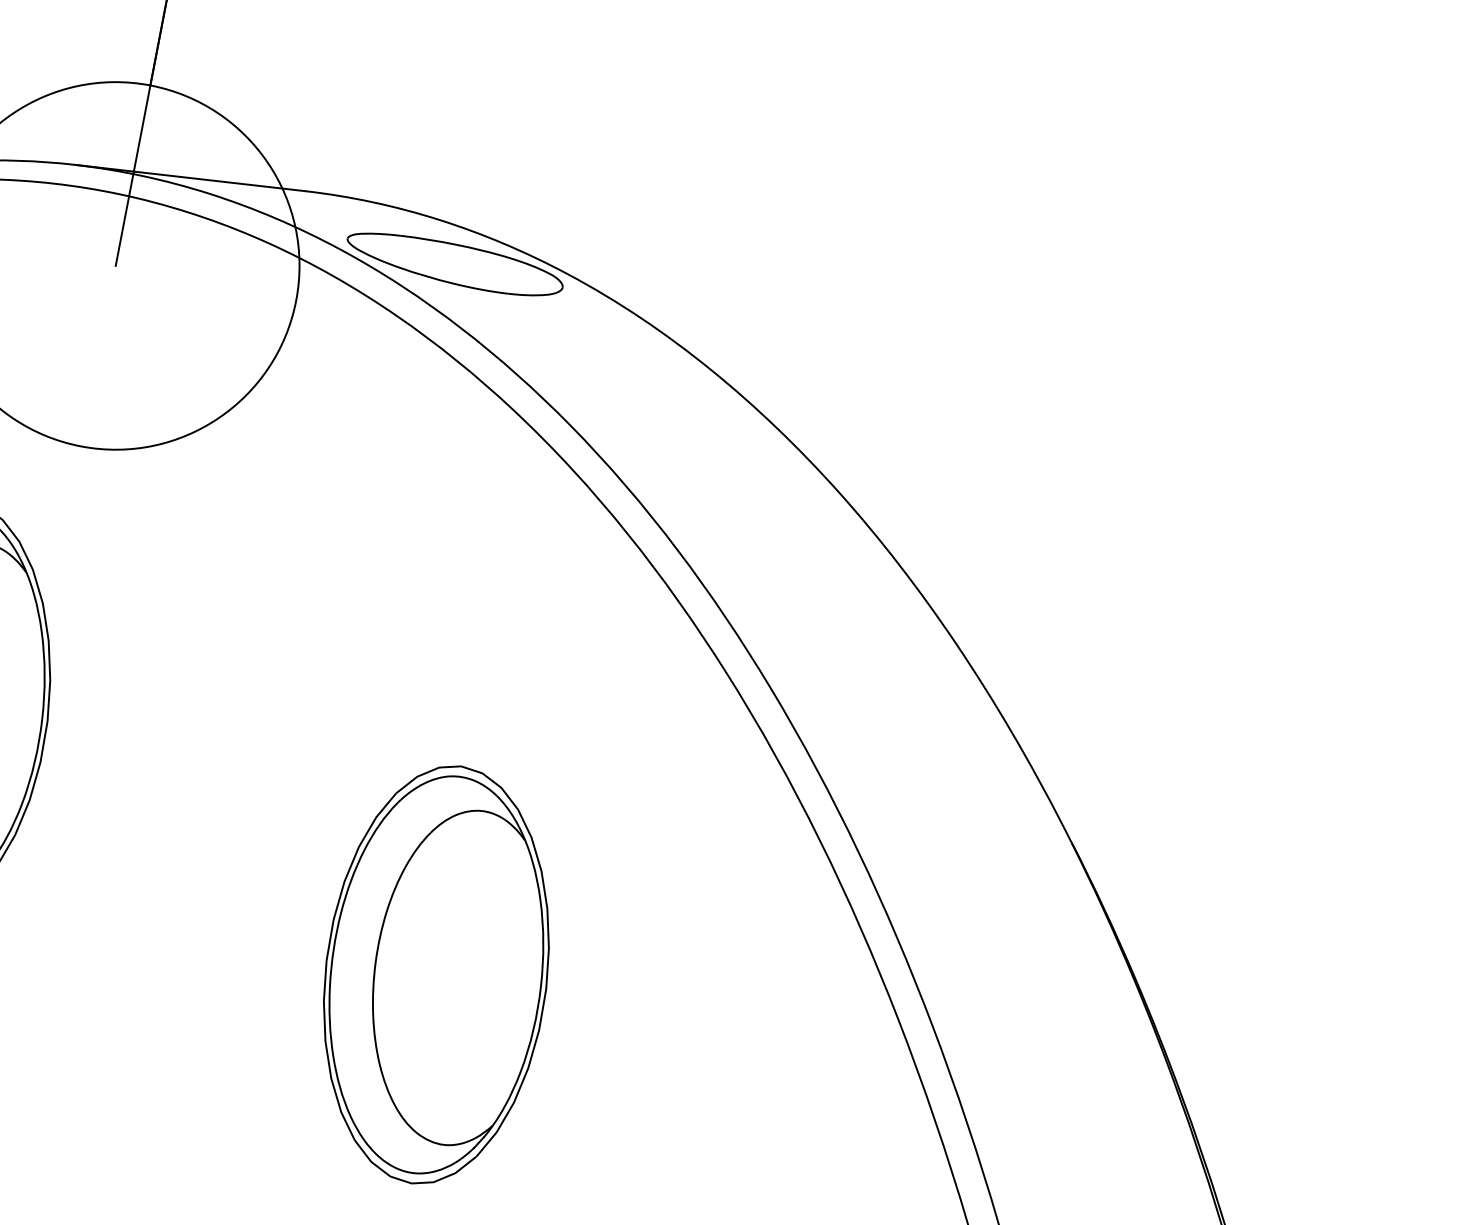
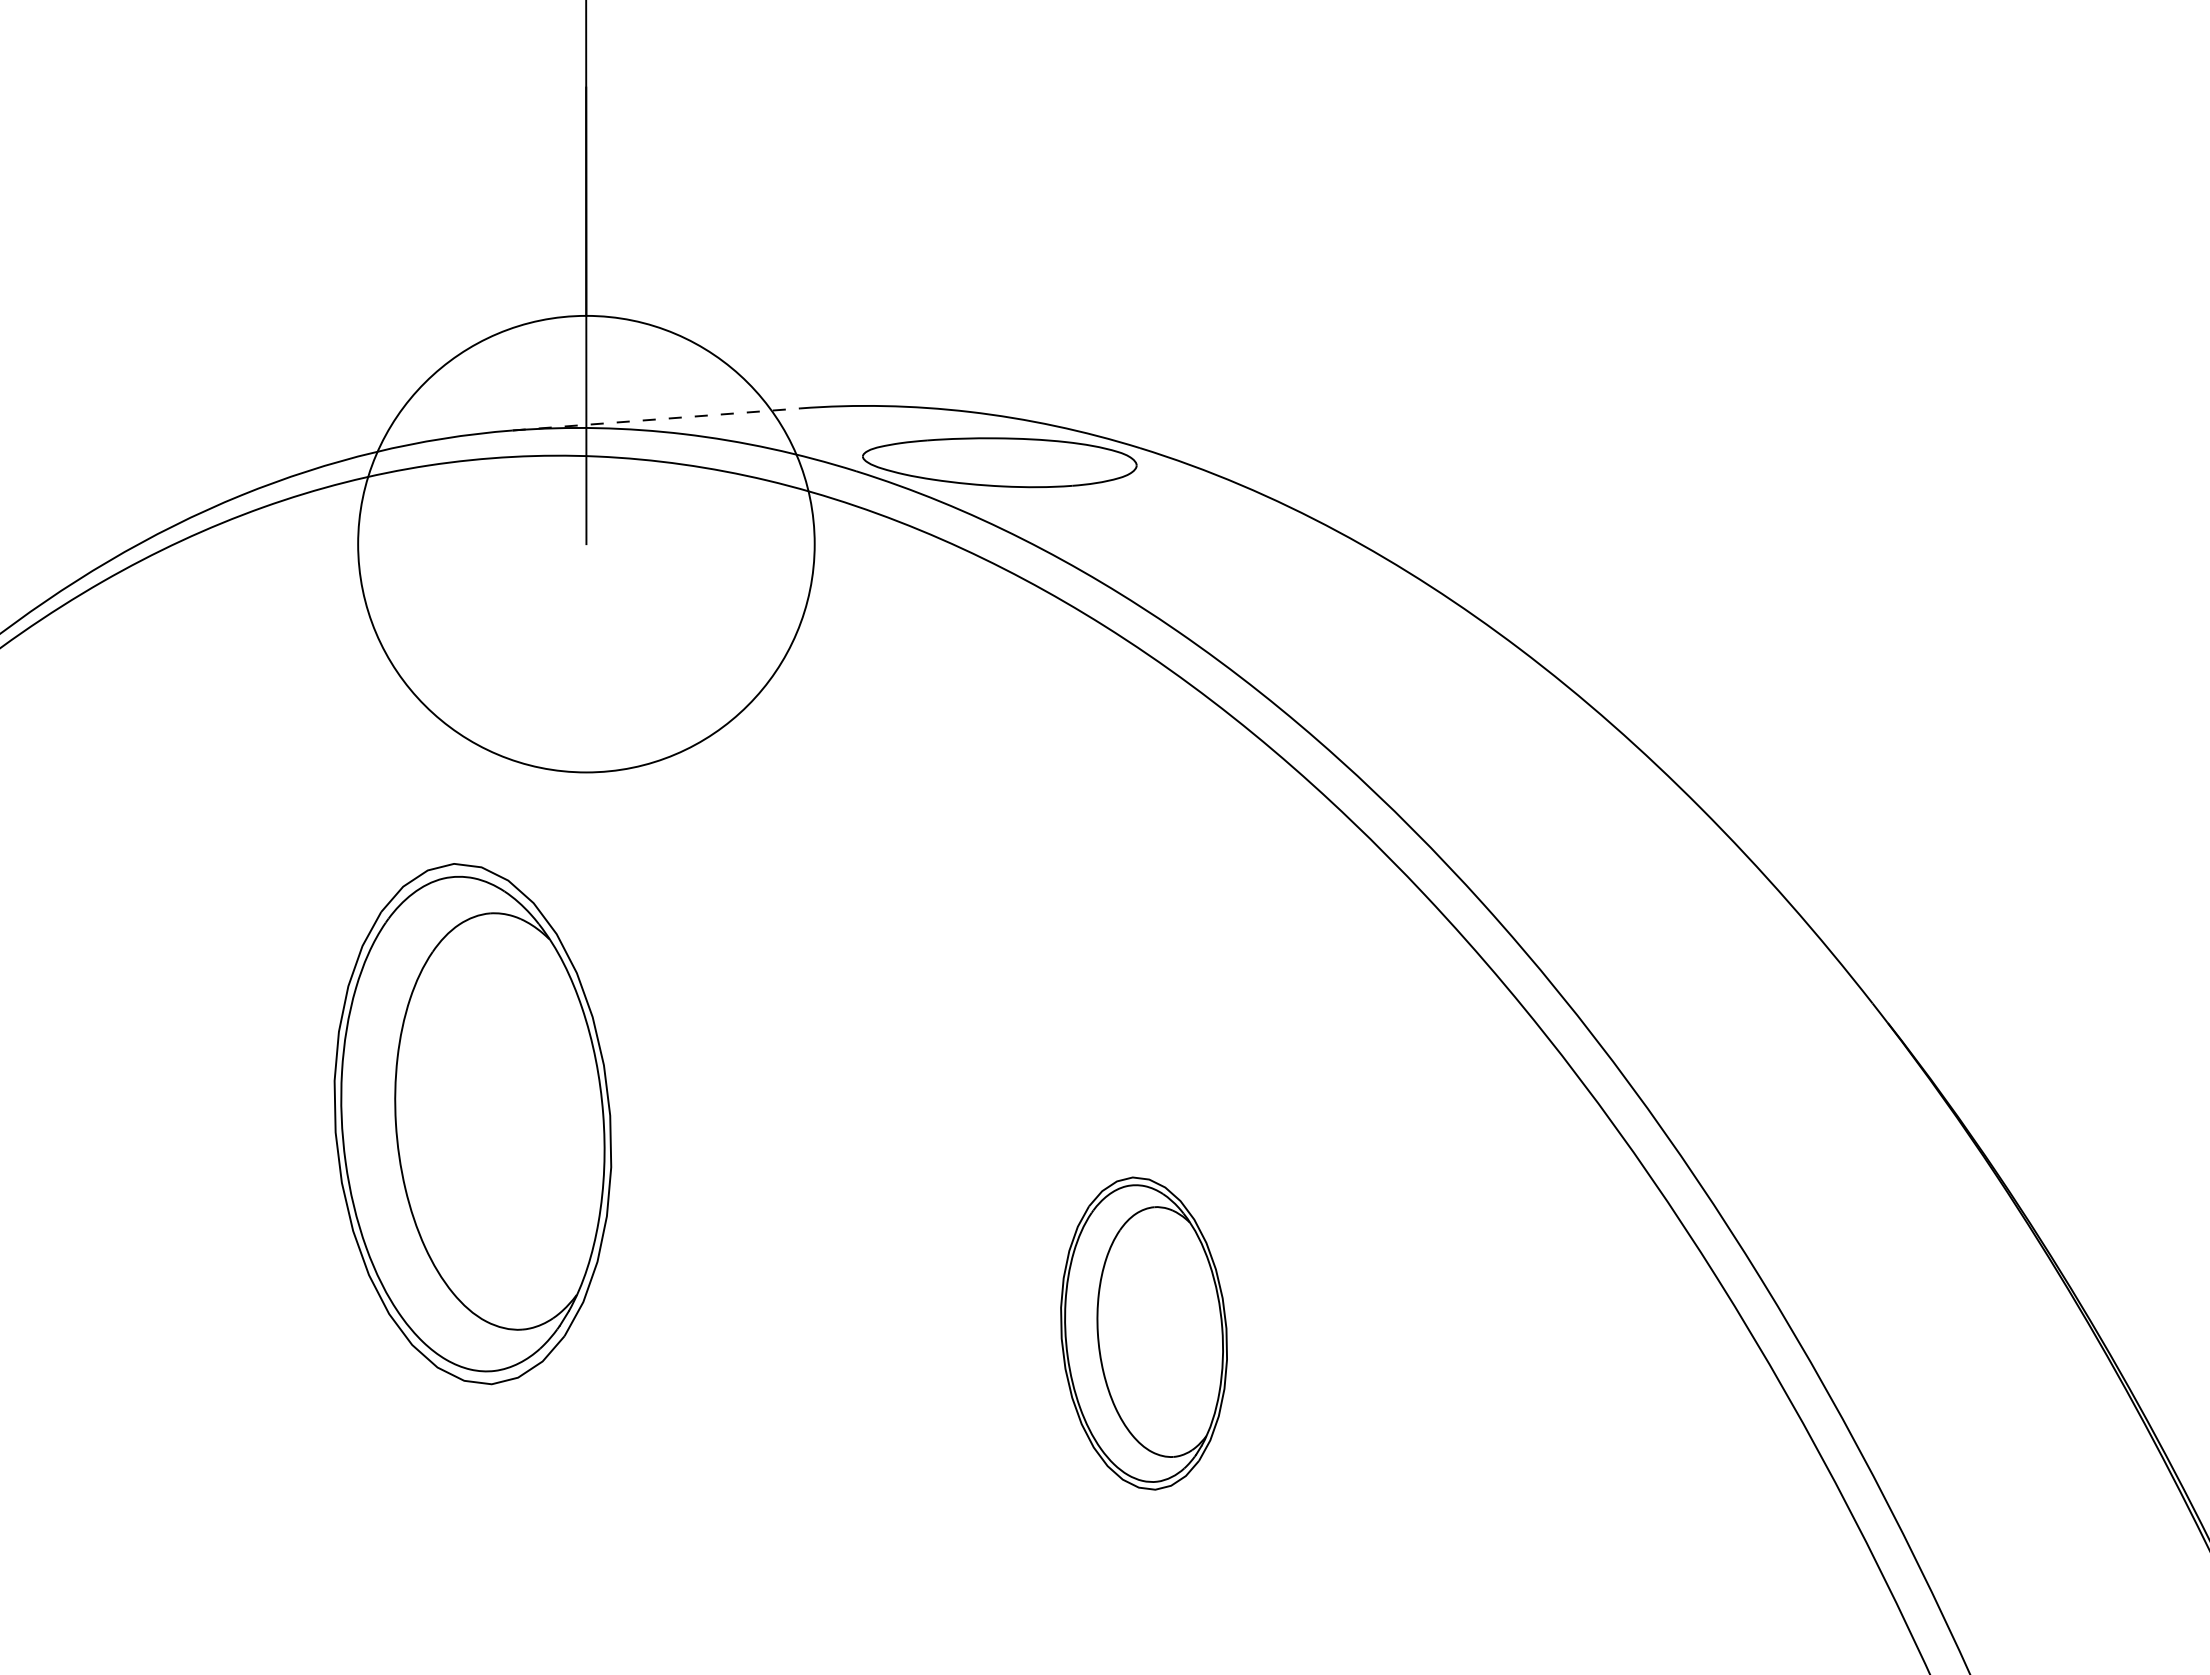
line: (190, 178) -> (656, 419), solid -> dashed
part: (435, 974) -> (1143, 1333), size x0.6

